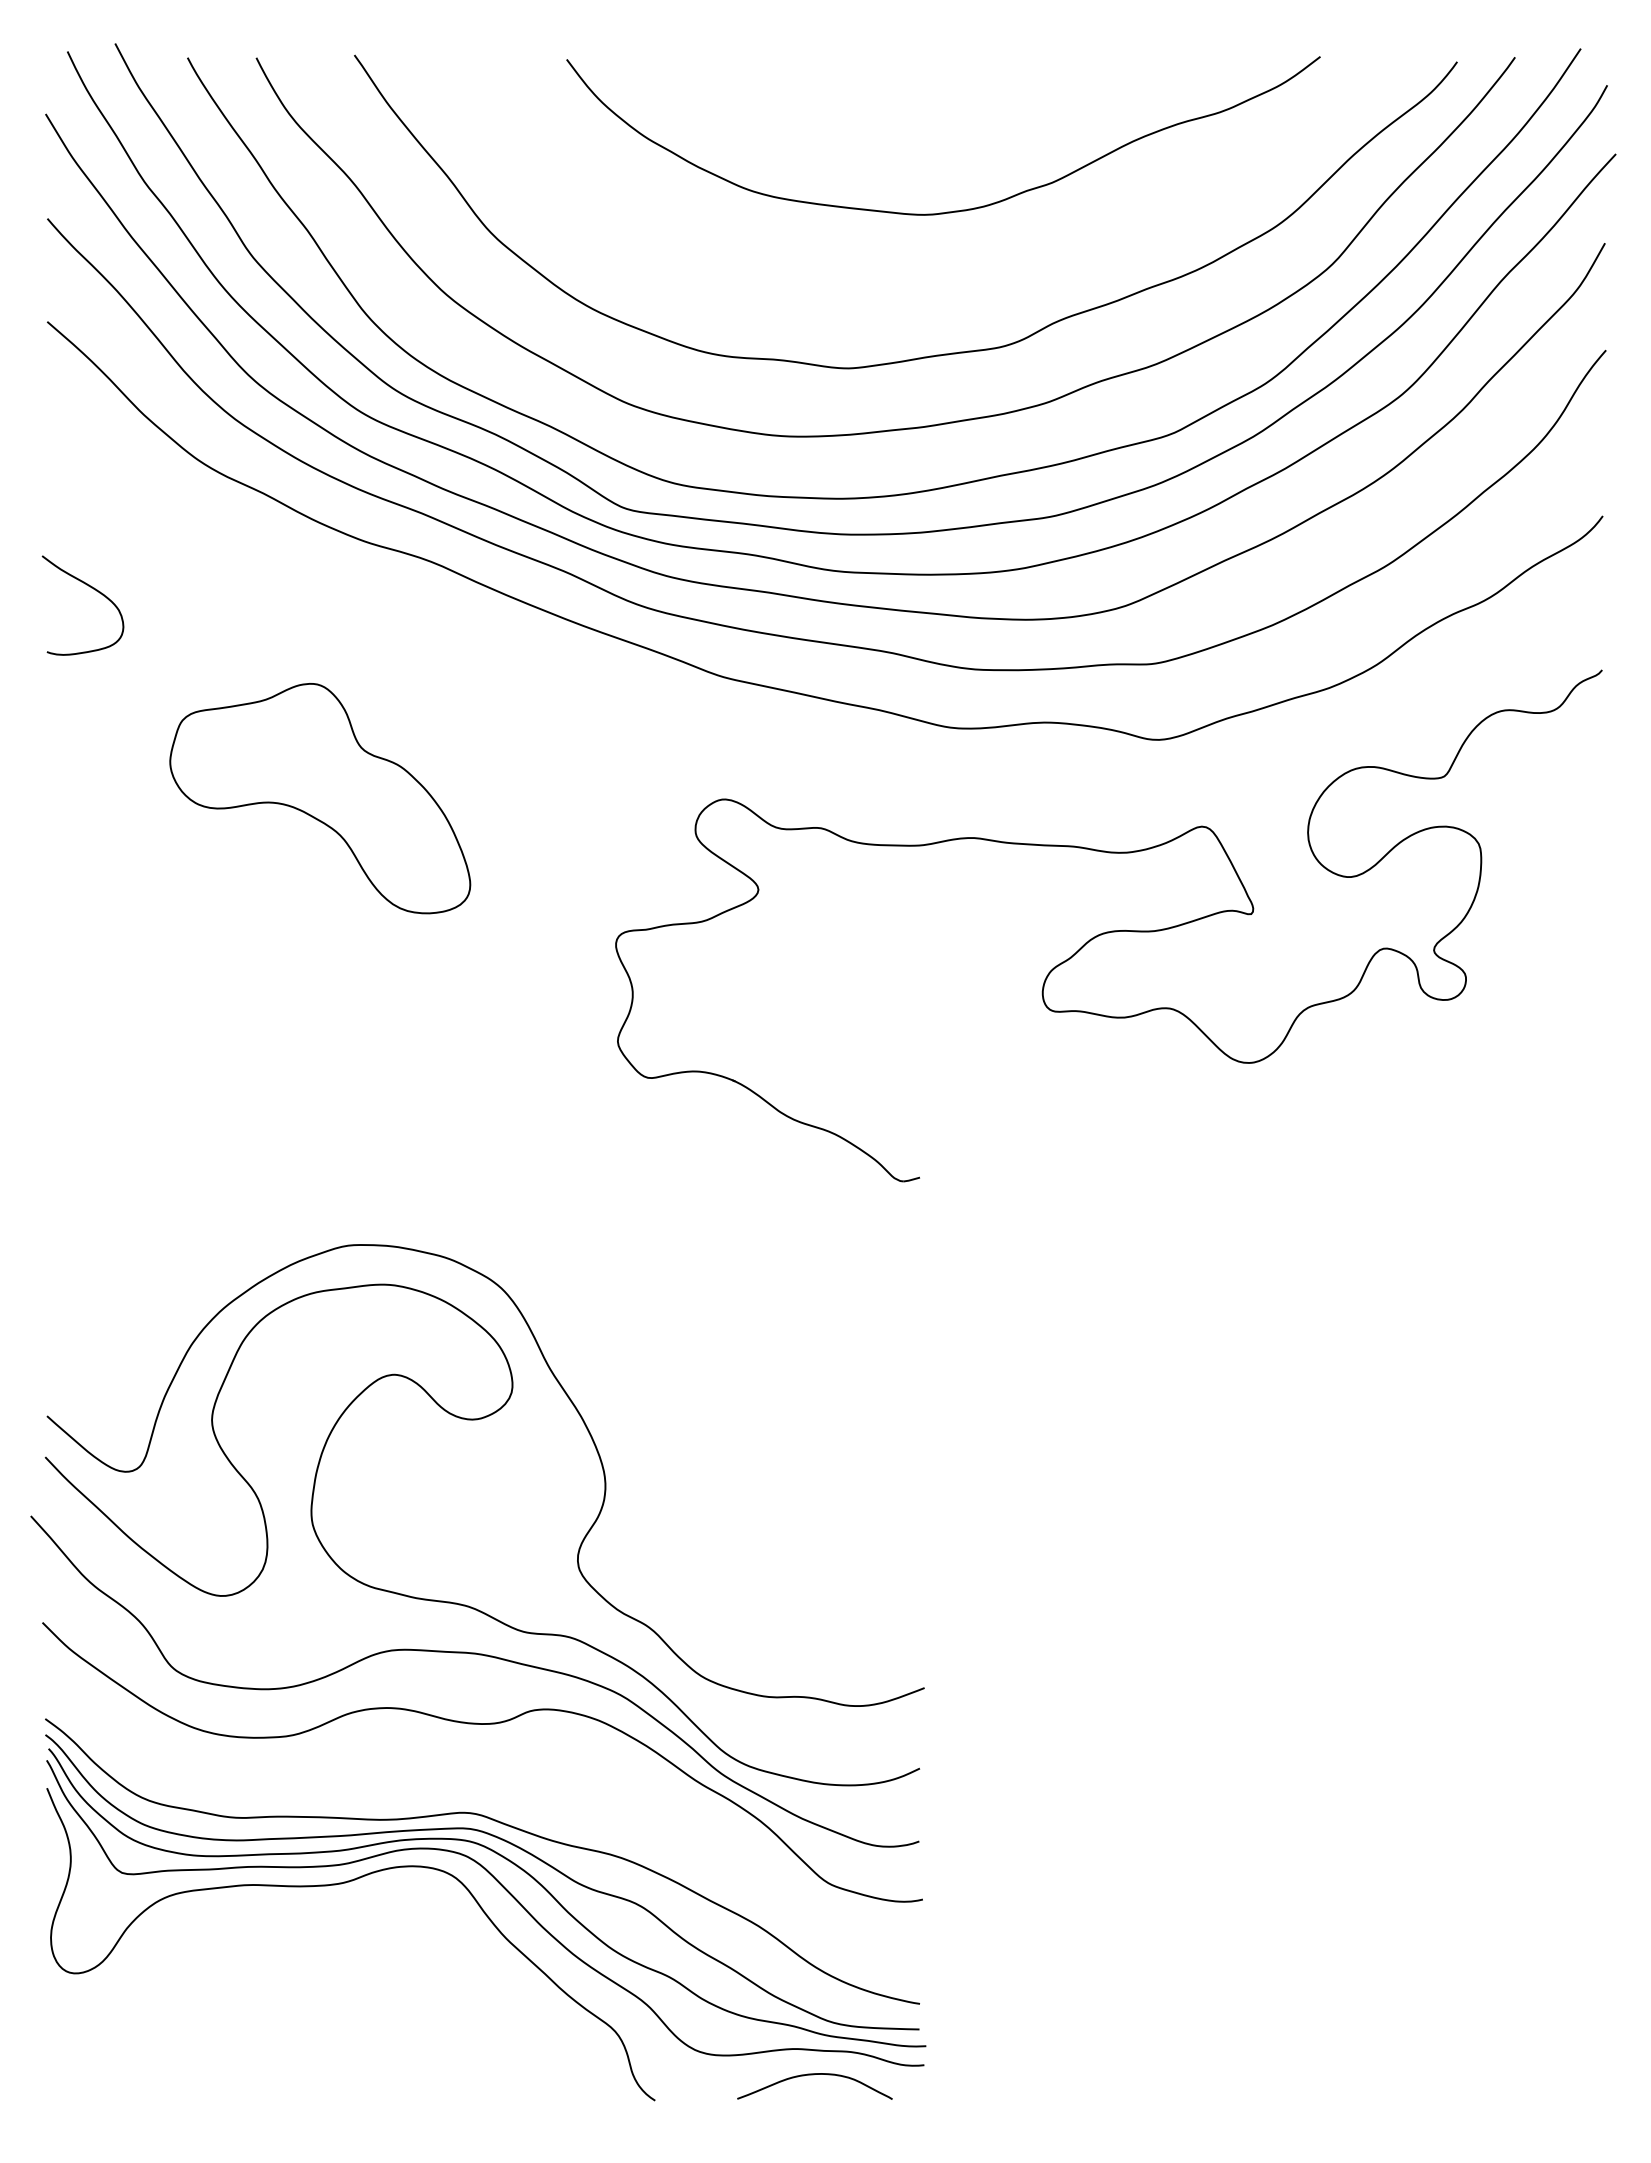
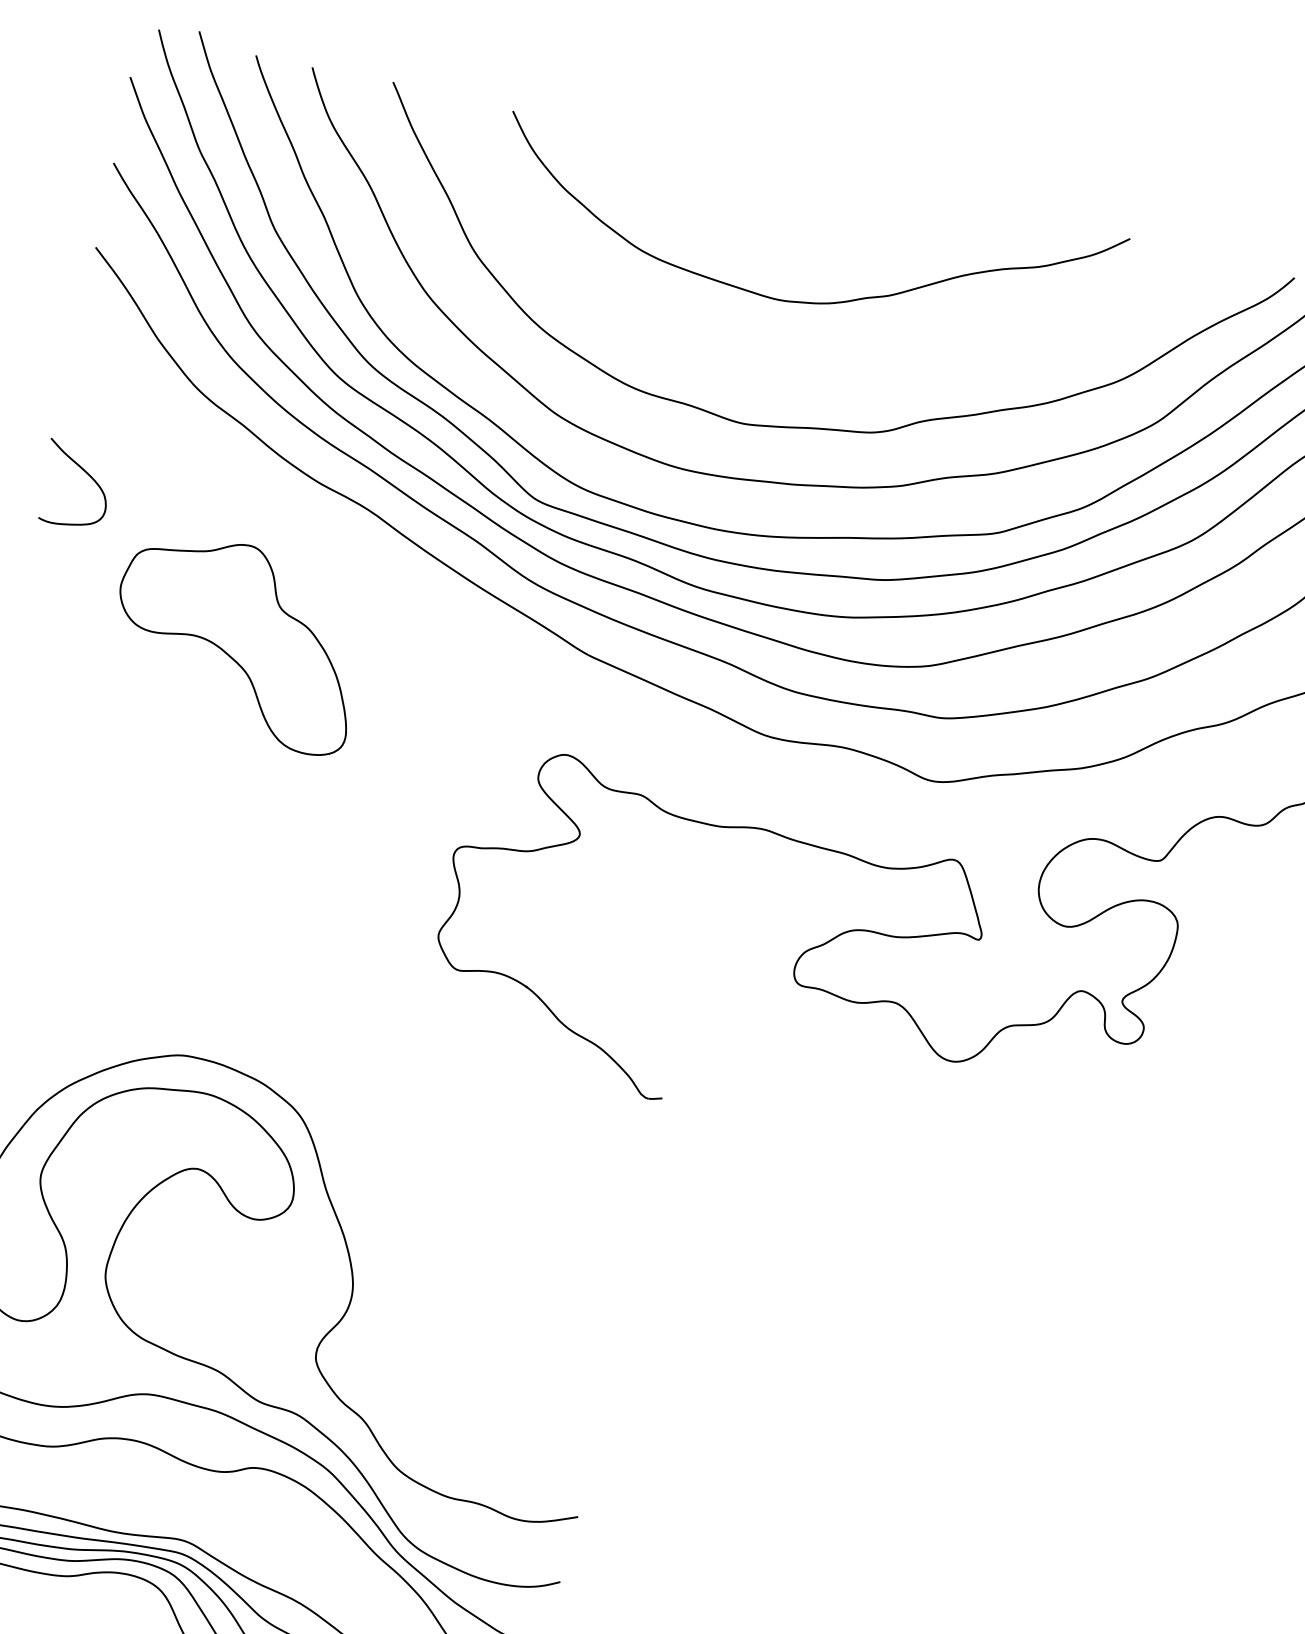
curve: (954, 210) -> (804, 301), moved
part: (320, 798) -> (237, 641), moved

